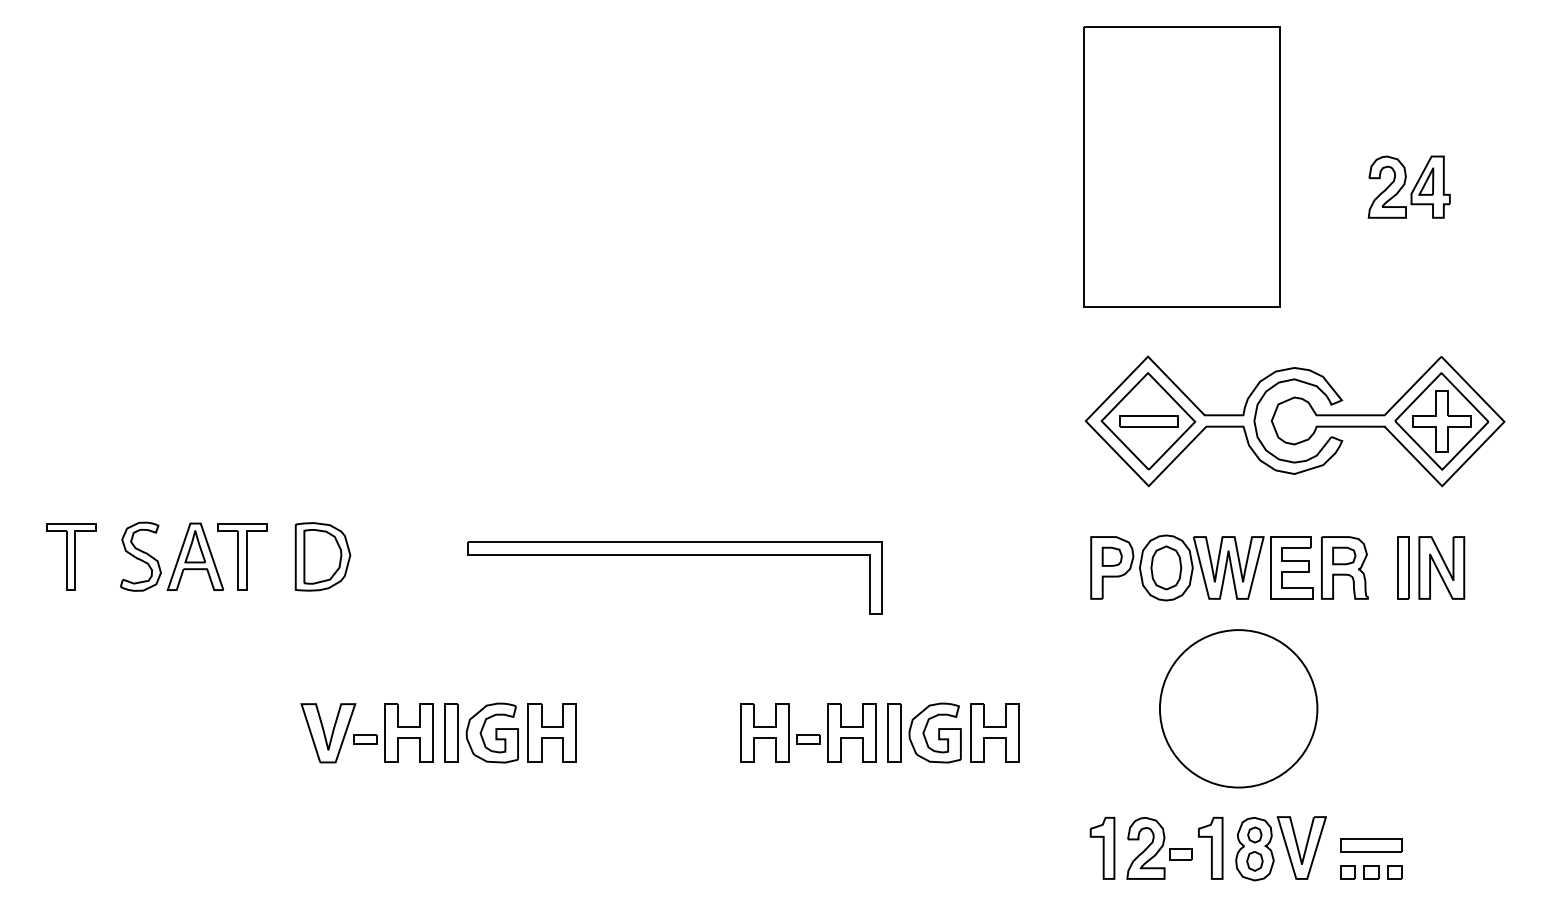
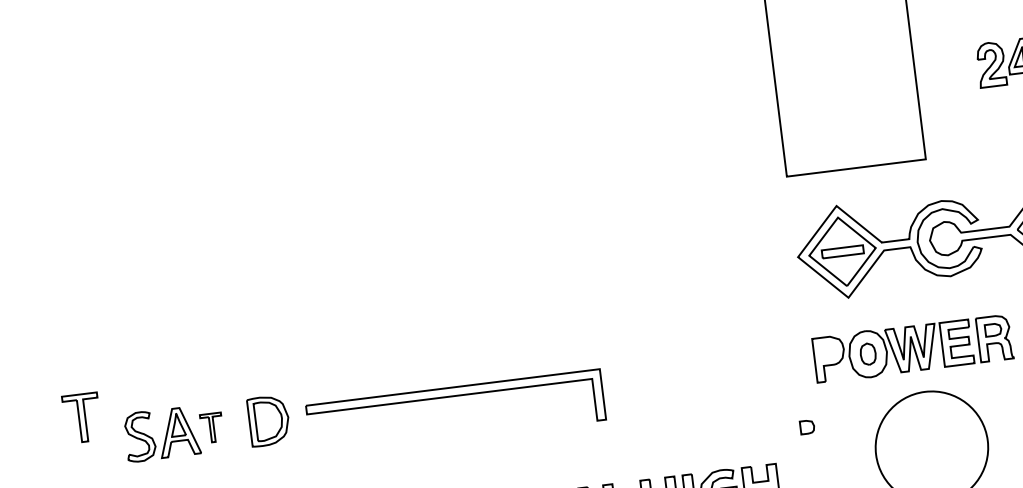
part: (674, 555) -> (453, 396), moved
part: (71, 556) -> (82, 417), moved
part: (242, 556) -> (211, 427), size x0.6
part: (1111, 556) -> (806, 427), moved
part: (1166, 567) -> (868, 353), size x0.7

